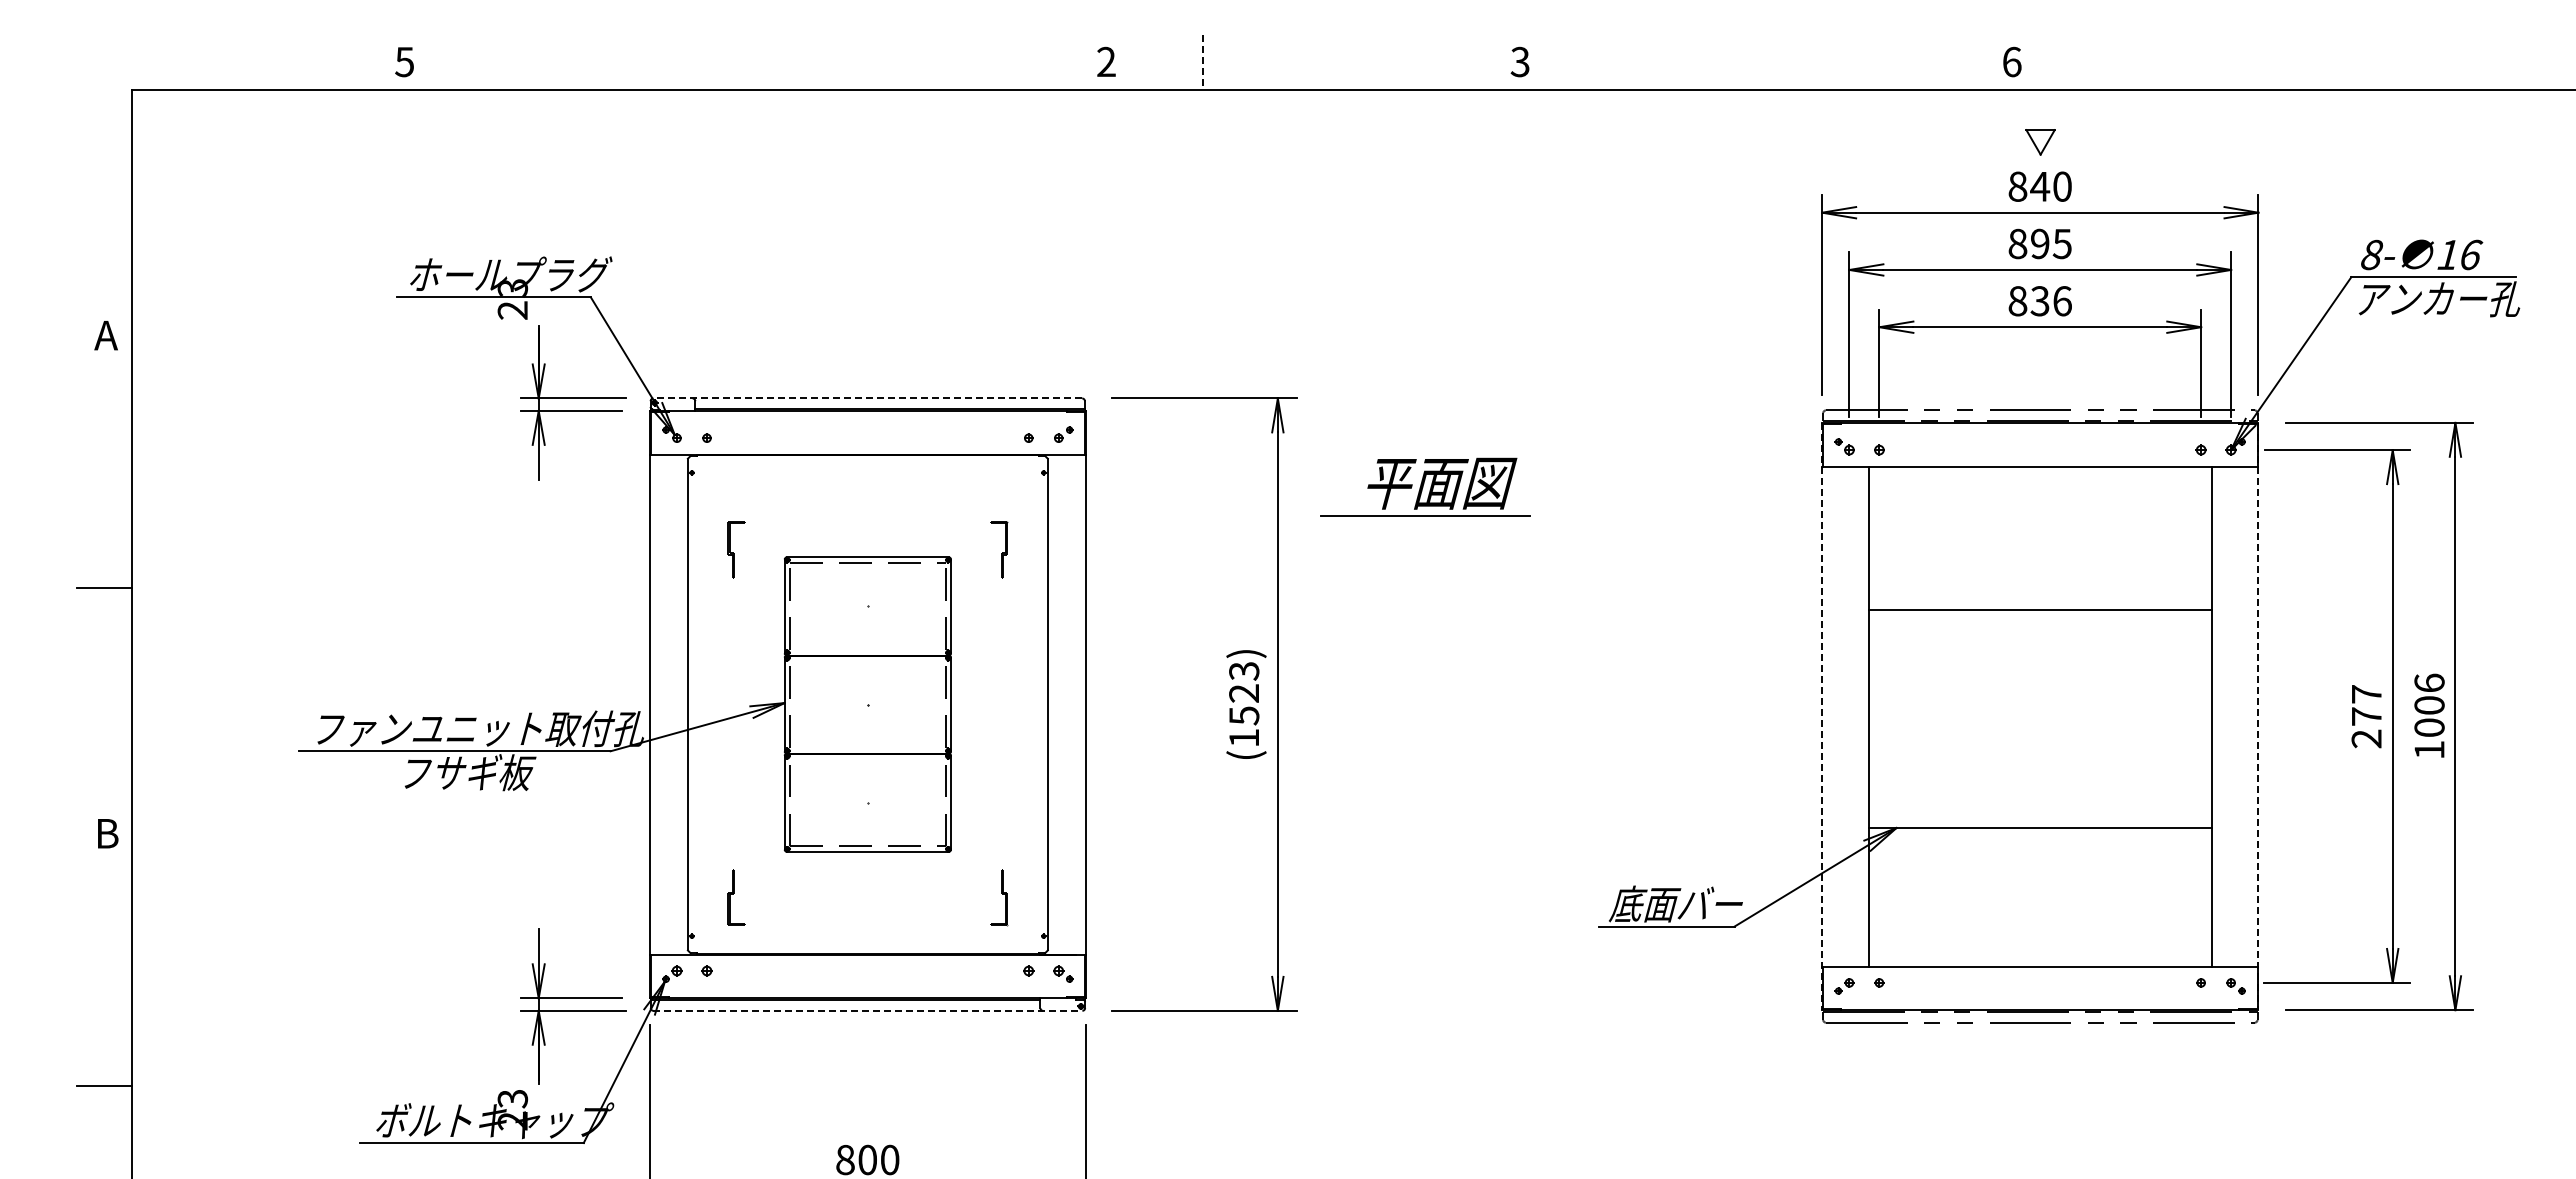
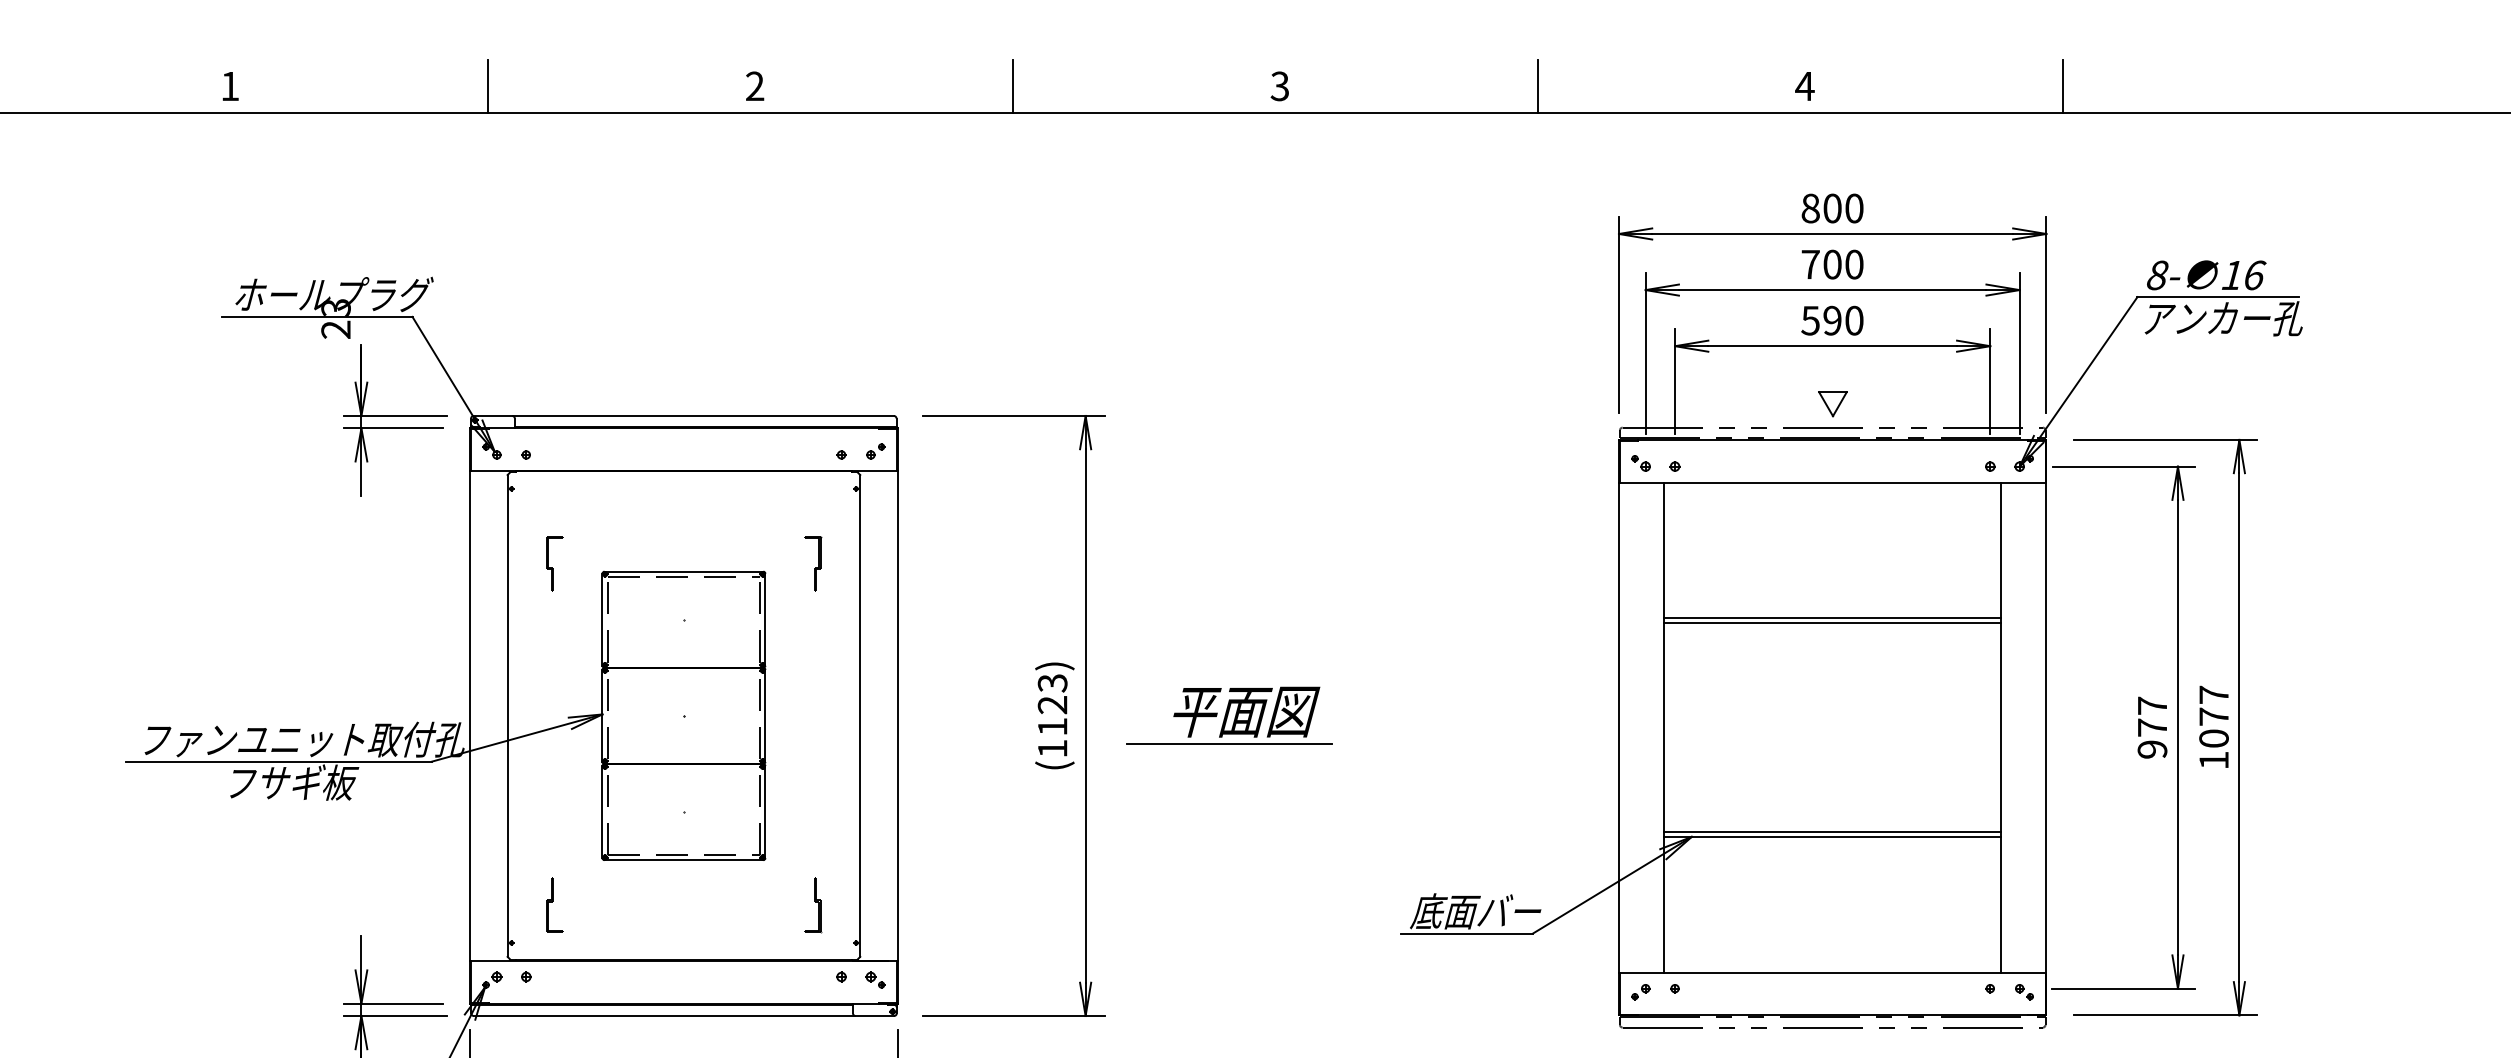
text: (1106, 61) -> (755, 85), moved
text: (1519, 61) -> (1279, 85), moved
text: (2011, 61) -> (1804, 85), 6 -> 4
text: (404, 62) -> (229, 86), 5 -> 1
line: (667, 62) -> (487, 86), added
line: (1203, 62) -> (1012, 86), dashed -> solid
line: (1739, 62) -> (1537, 86), added
line: (2274, 62) -> (2062, 86), added
part: (2040, 142) -> (1832, 404), moved
text: (2040, 186) -> (1832, 208), 840 -> 800
text: (2039, 243) -> (1831, 264), 895 -> 700
text: (2039, 301) -> (1831, 320), 836 -> 590
line: (867, 398) -> (683, 416), dashed -> solid
part: (1425, 486) -> (1230, 714), moved
line: (2040, 605) -> (1832, 618), added
text: (2429, 693) -> (2214, 705), 1006 -> 1077
text: (1244, 715) -> (1052, 726), (1523) -> (1123)
line: (1822, 716) -> (1619, 727), dashed -> solid
line: (2258, 716) -> (2046, 727), dashed -> solid
text: (2366, 738) -> (2152, 749), 277 -> 977
line: (2040, 823) -> (1832, 832), added
line: (868, 1010) -> (684, 1015), dashed -> solid

